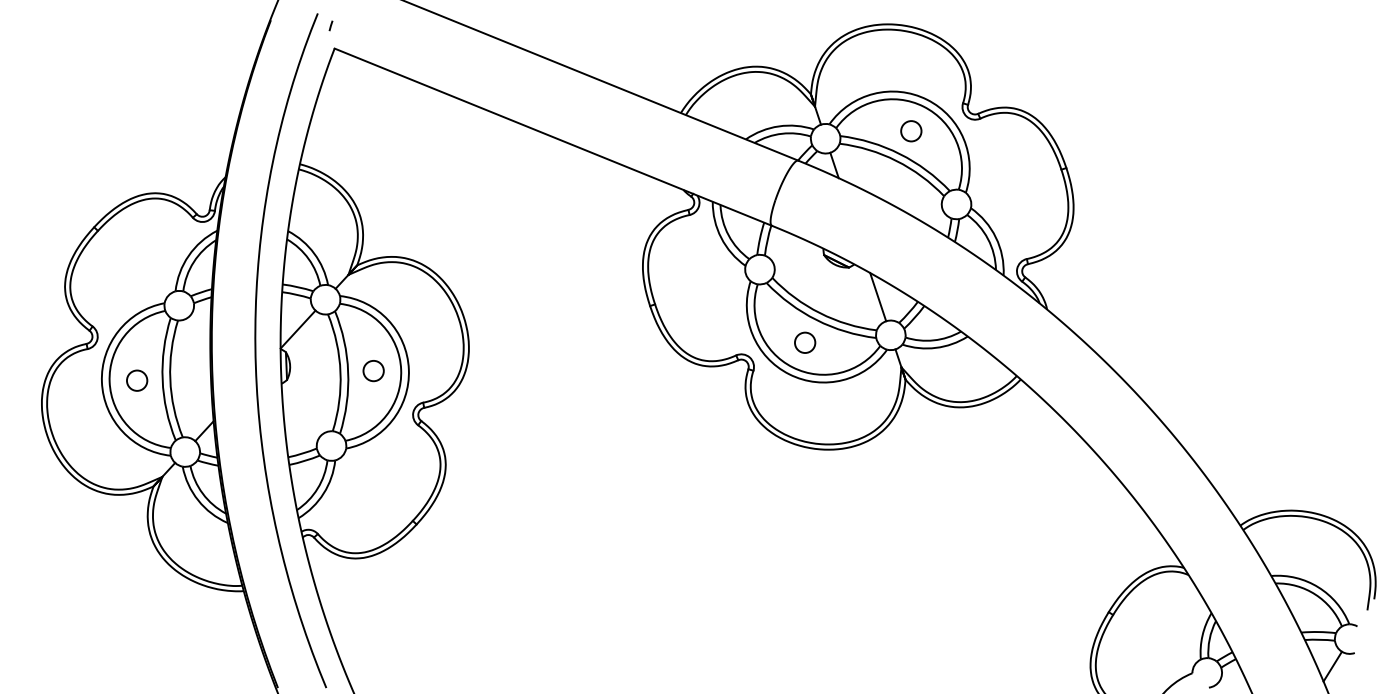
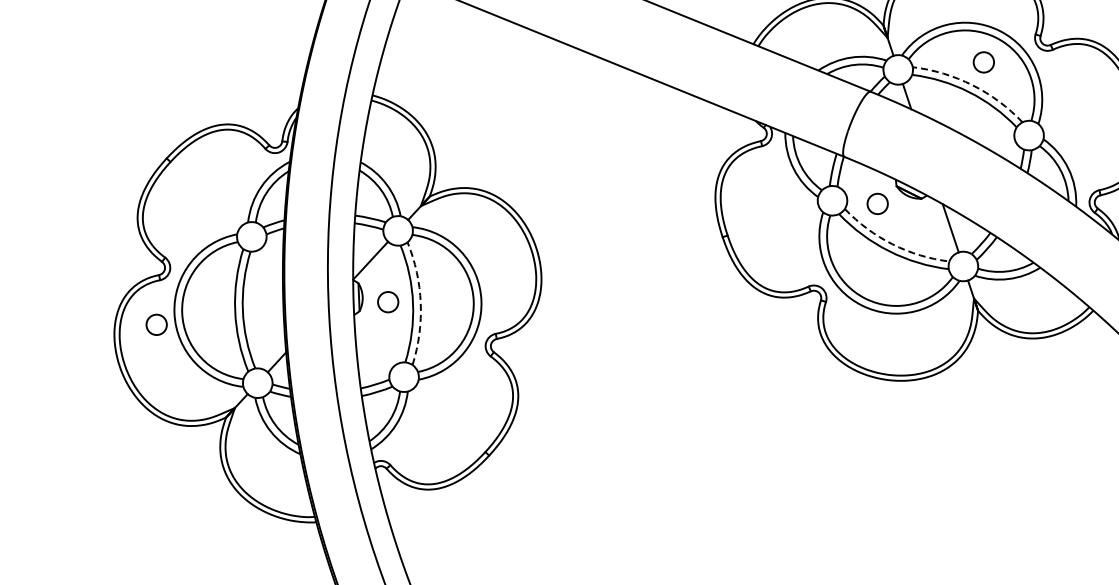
arc: (899, 154) -> (972, 85), solid -> dashed
arc: (820, 313) -> (893, 244), solid -> dashed
circle: (805, 342) -> (878, 203), moved
circle: (373, 371) -> (388, 302), moved
arc: (348, 372) -> (421, 303), solid -> dashed
circle: (137, 380) -> (157, 324), moved

